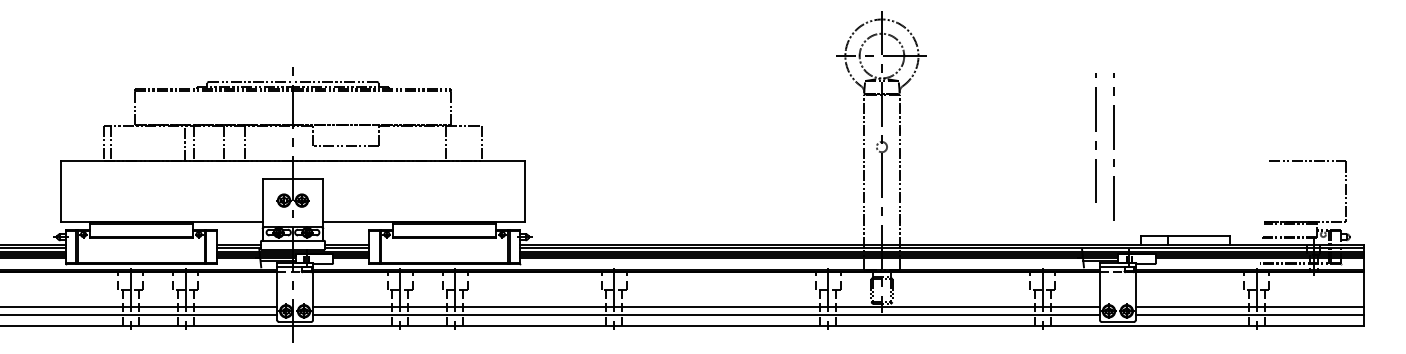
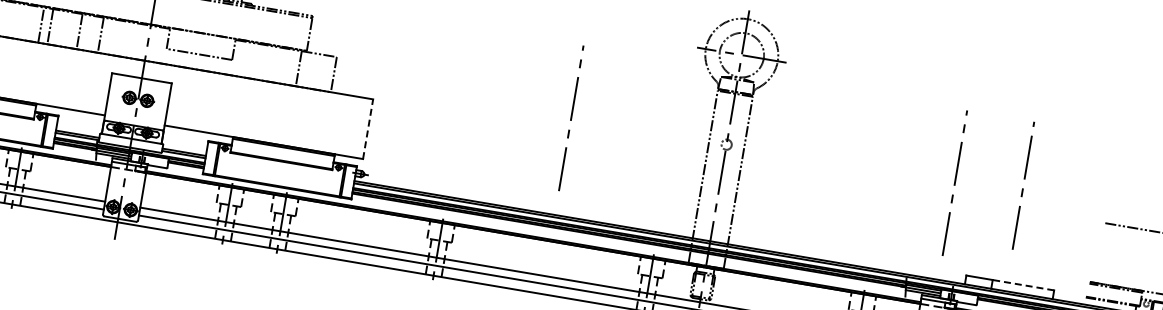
line: (1095, 141) -> (1022, 189), moved
line: (723, 146) -> (570, 117), added
line: (525, 191) -> (368, 129), solid -> dashed
line: (1198, 236) -> (1023, 285), solid -> dashed

